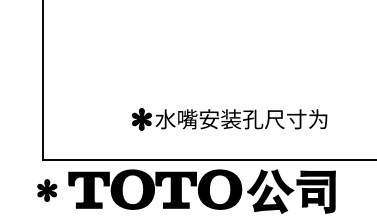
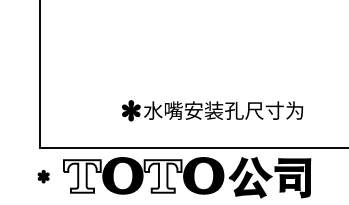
fill: (88, 189) -> (81, 175), removed
fill: (176, 189) -> (163, 175), removed
part: (47, 190) -> (43, 176), size x0.6

